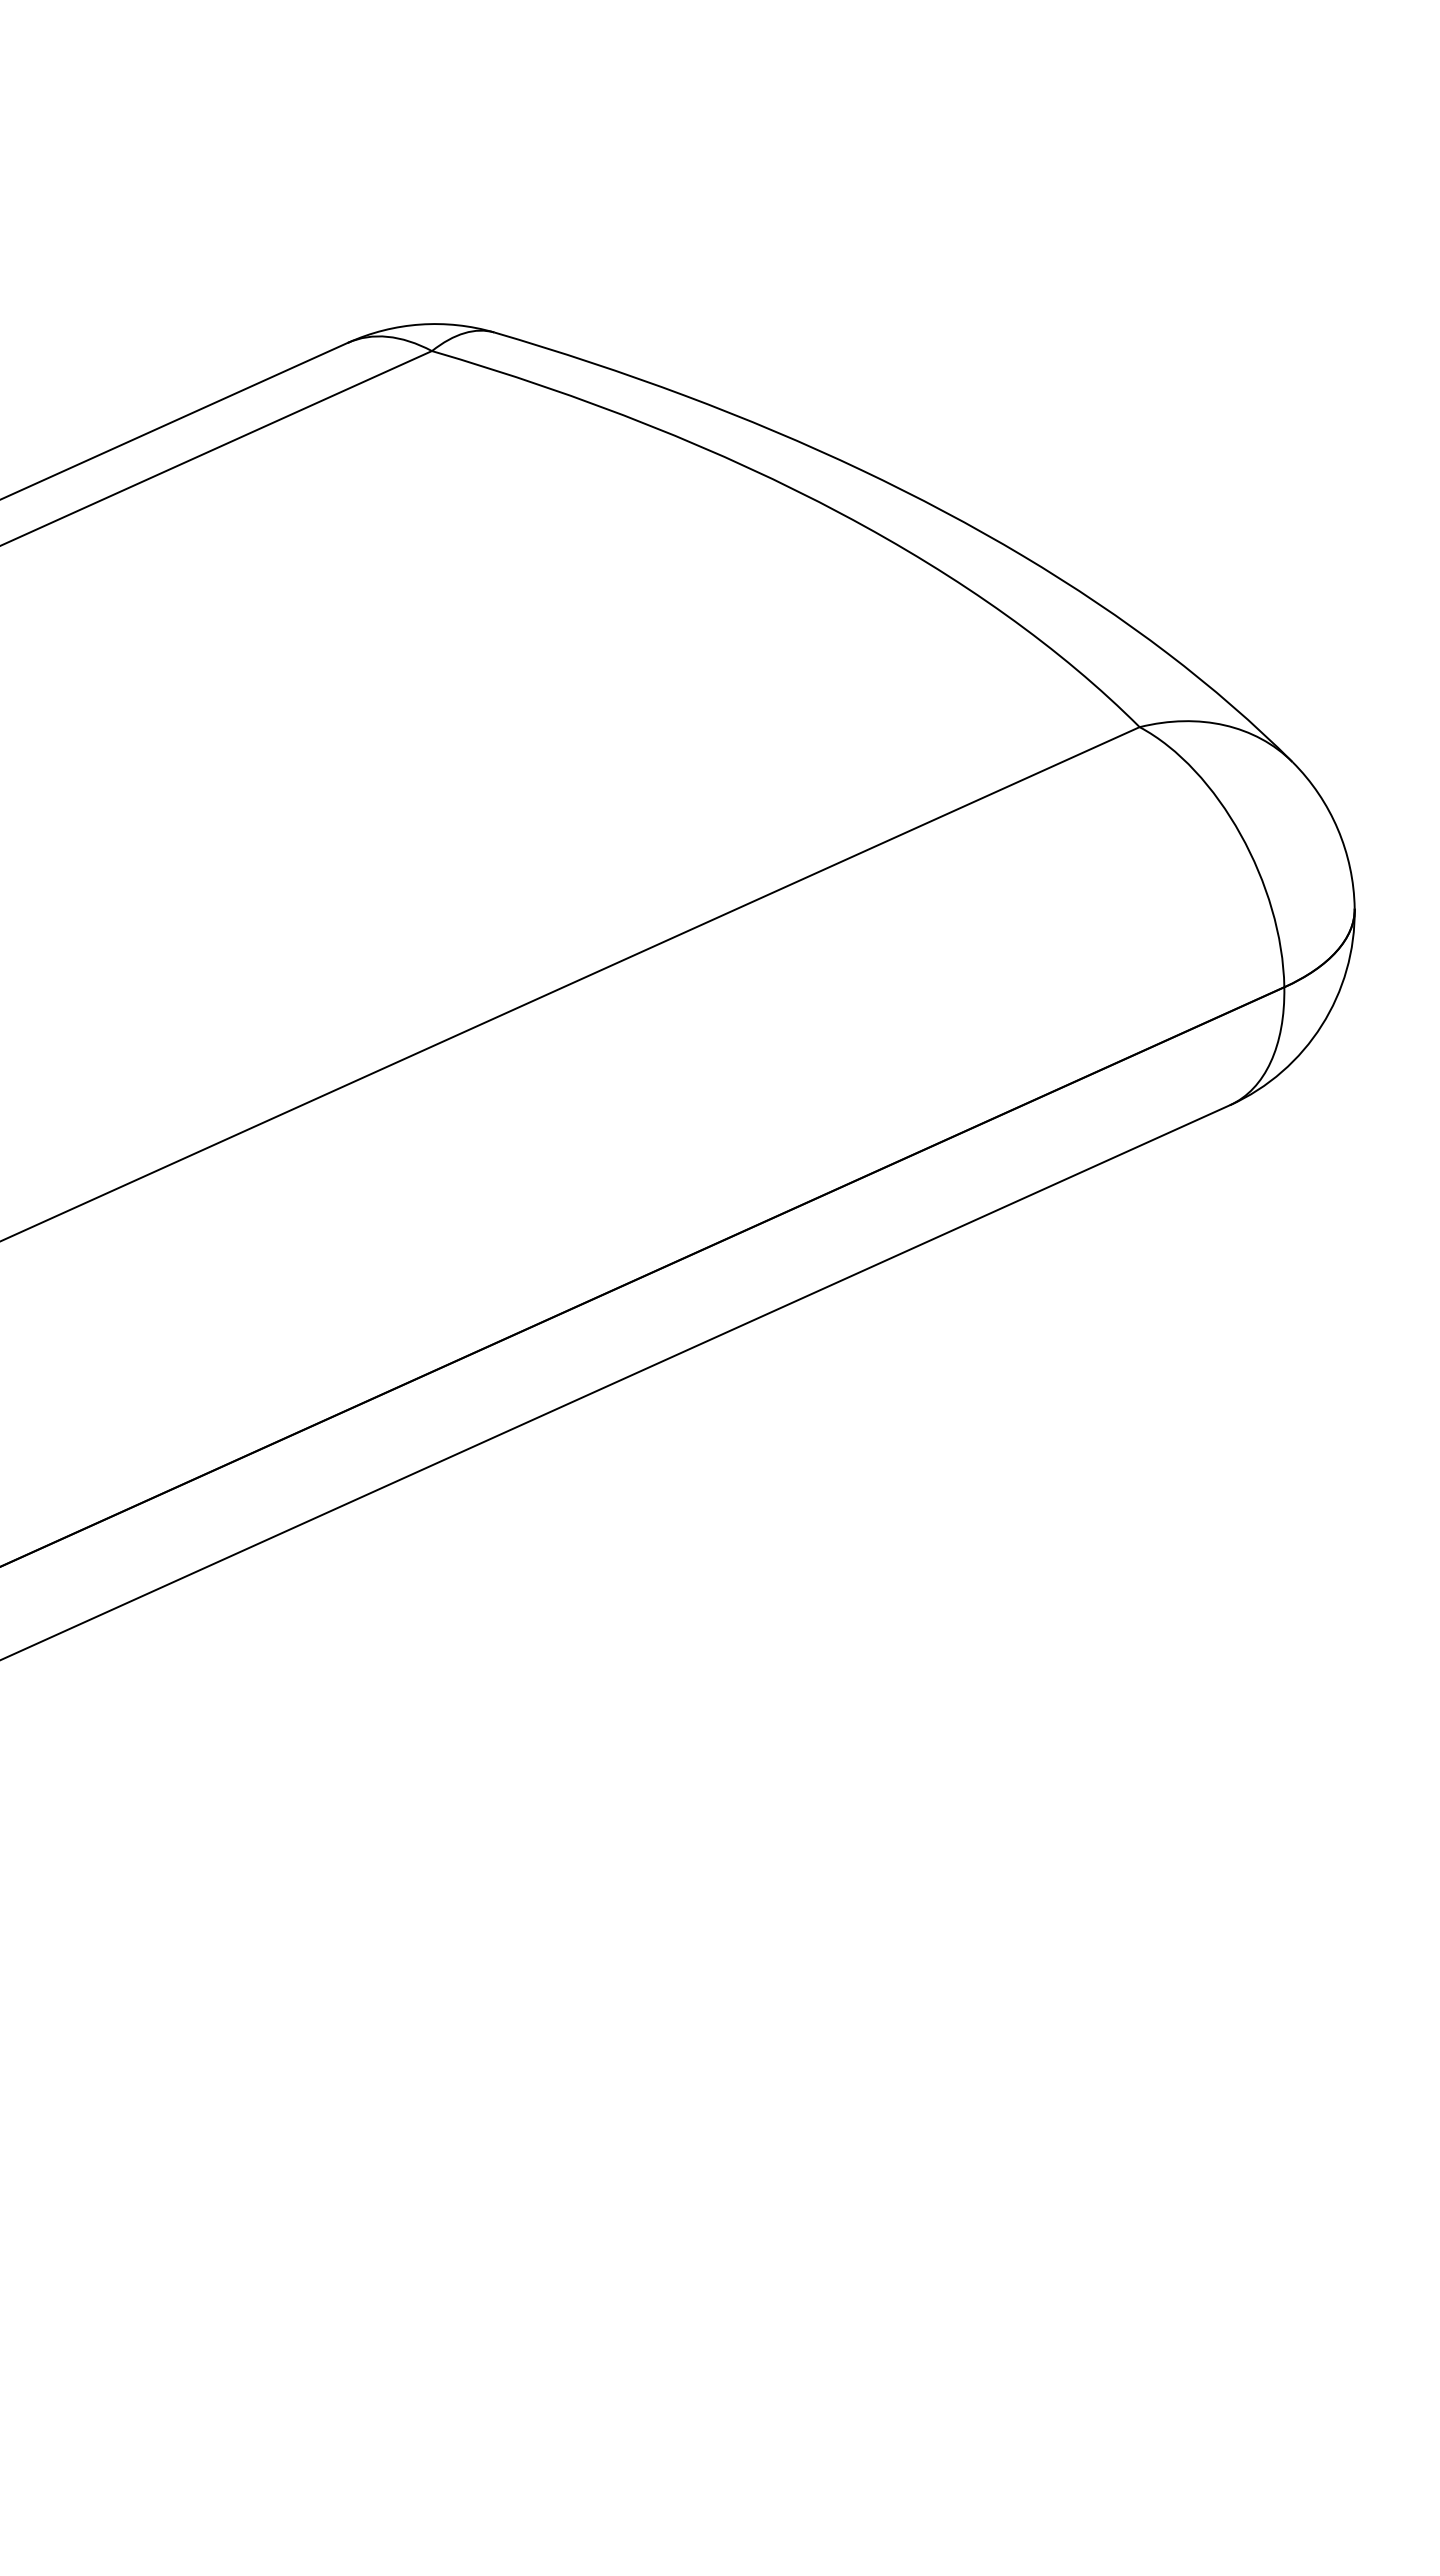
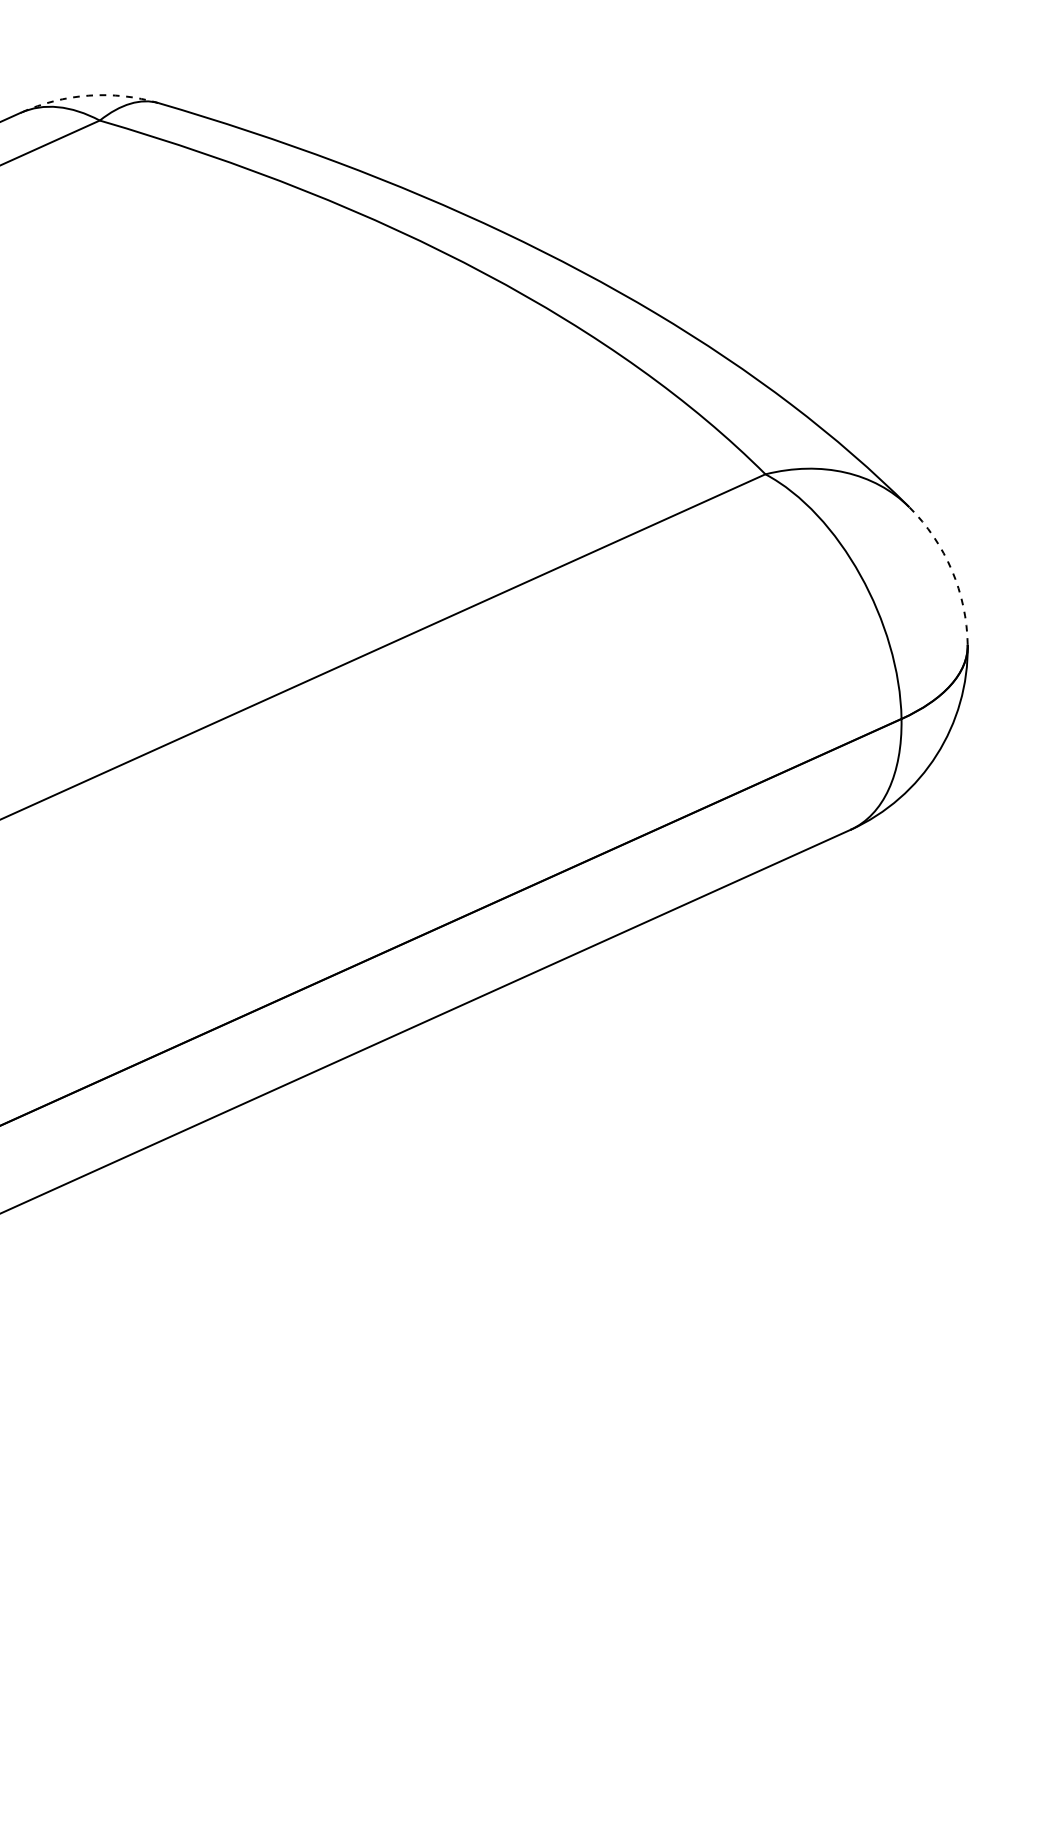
arc: (420, 324) -> (89, 95), solid -> dashed
arc: (1337, 829) -> (951, 570), solid -> dashed

